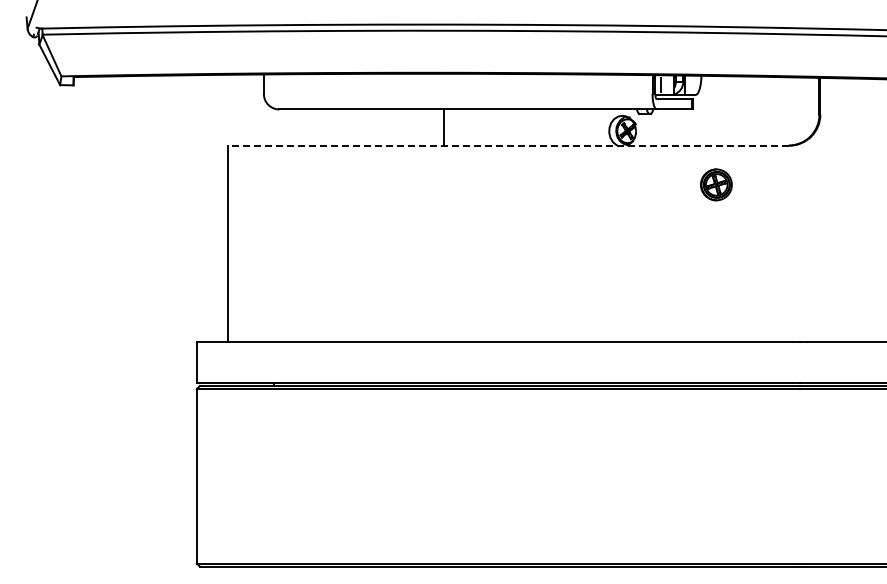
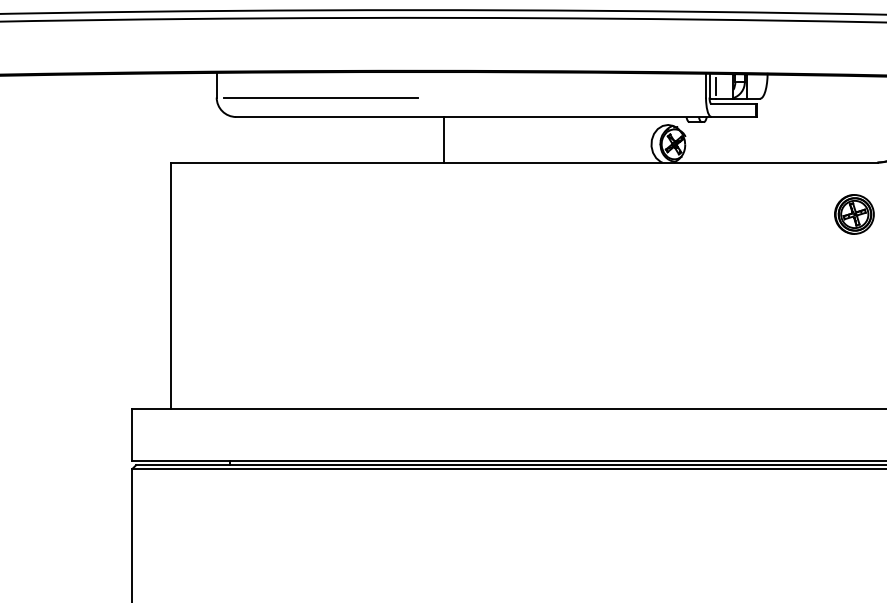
line: (346, 94) -> (320, 98), added
line: (508, 145) -> (524, 162), dashed -> solid
part: (716, 184) -> (854, 213), moved

